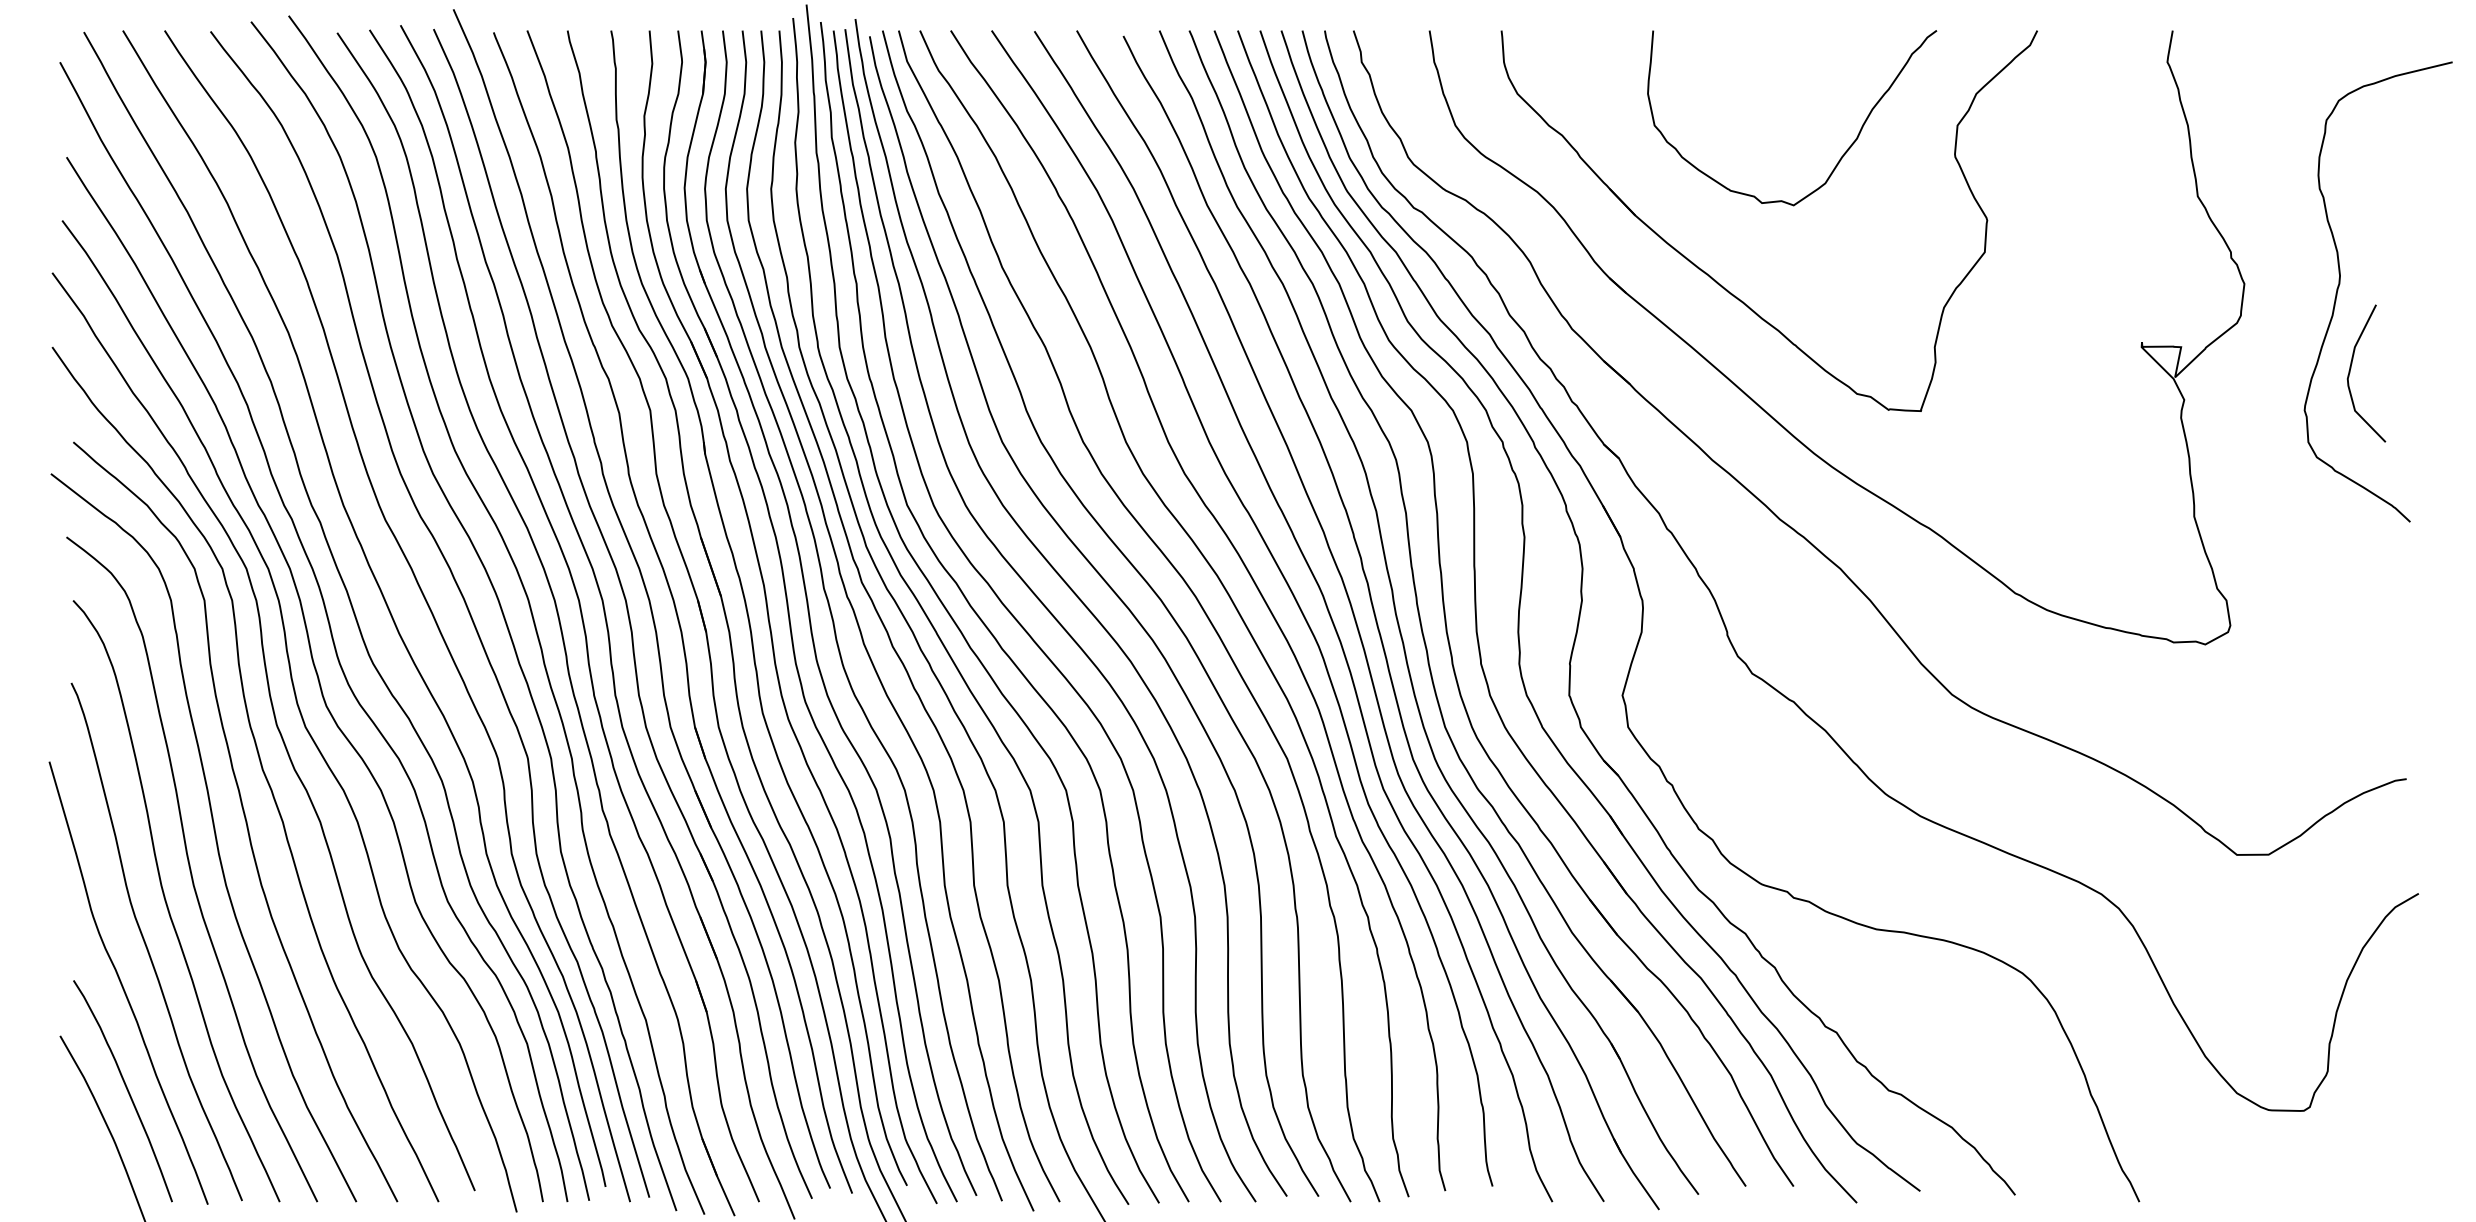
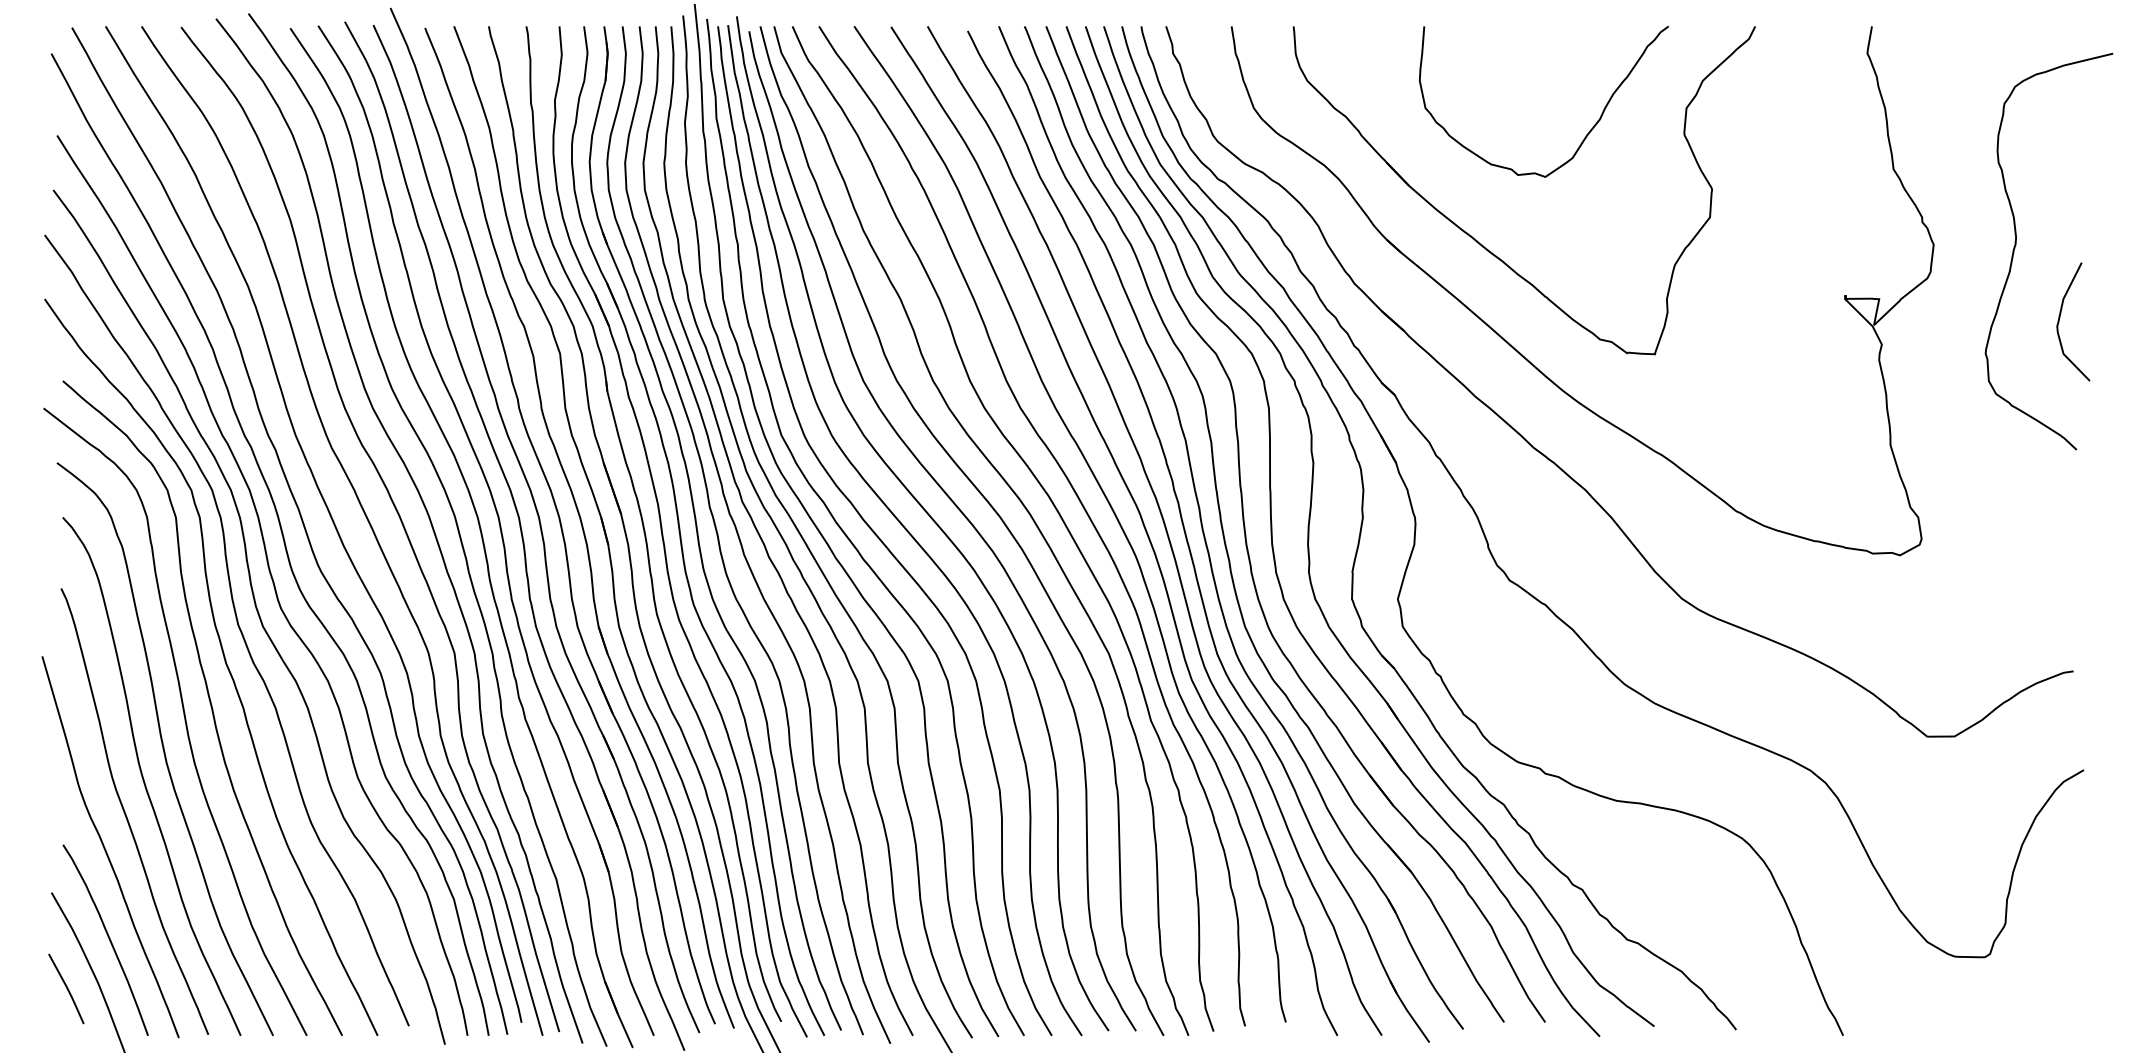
curve: (2351, 368) -> (2060, 317), moved
line: (77, 1147) -> (66, 988), added

